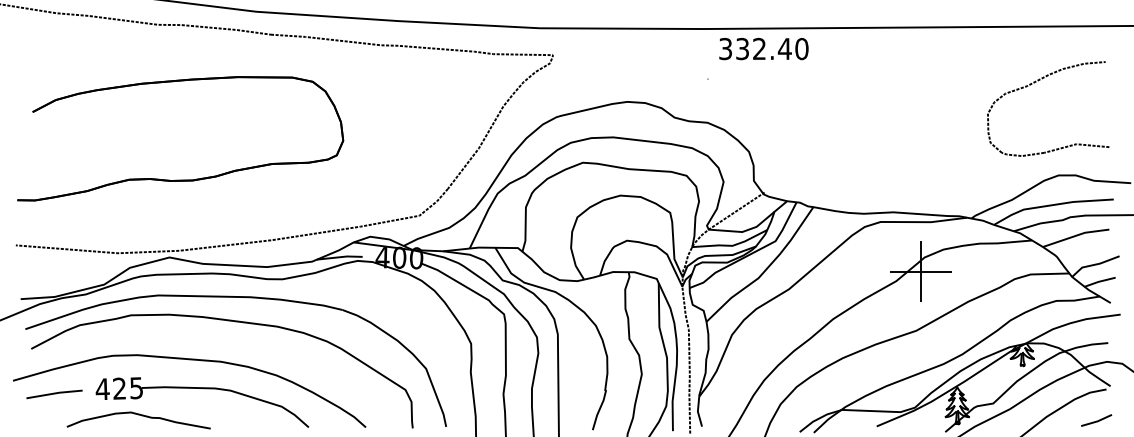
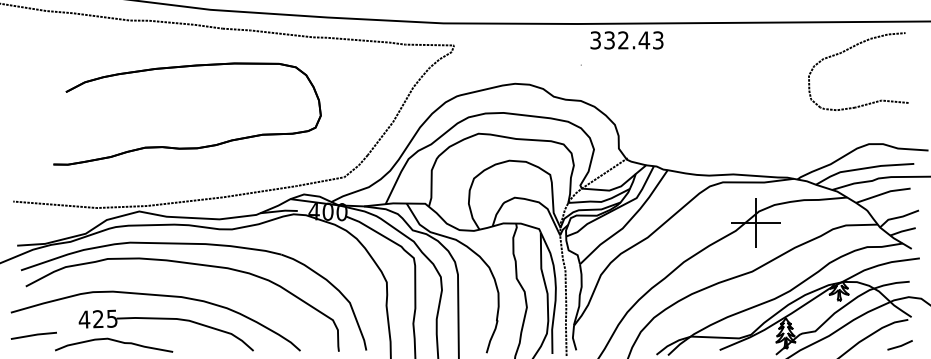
text: (800, 49) -> (657, 40), 332.40 -> 332.43
part: (1036, 83) -> (848, 50), moved
part: (180, 179) -> (187, 147), moved
line: (54, 393) -> (33, 335), moved

